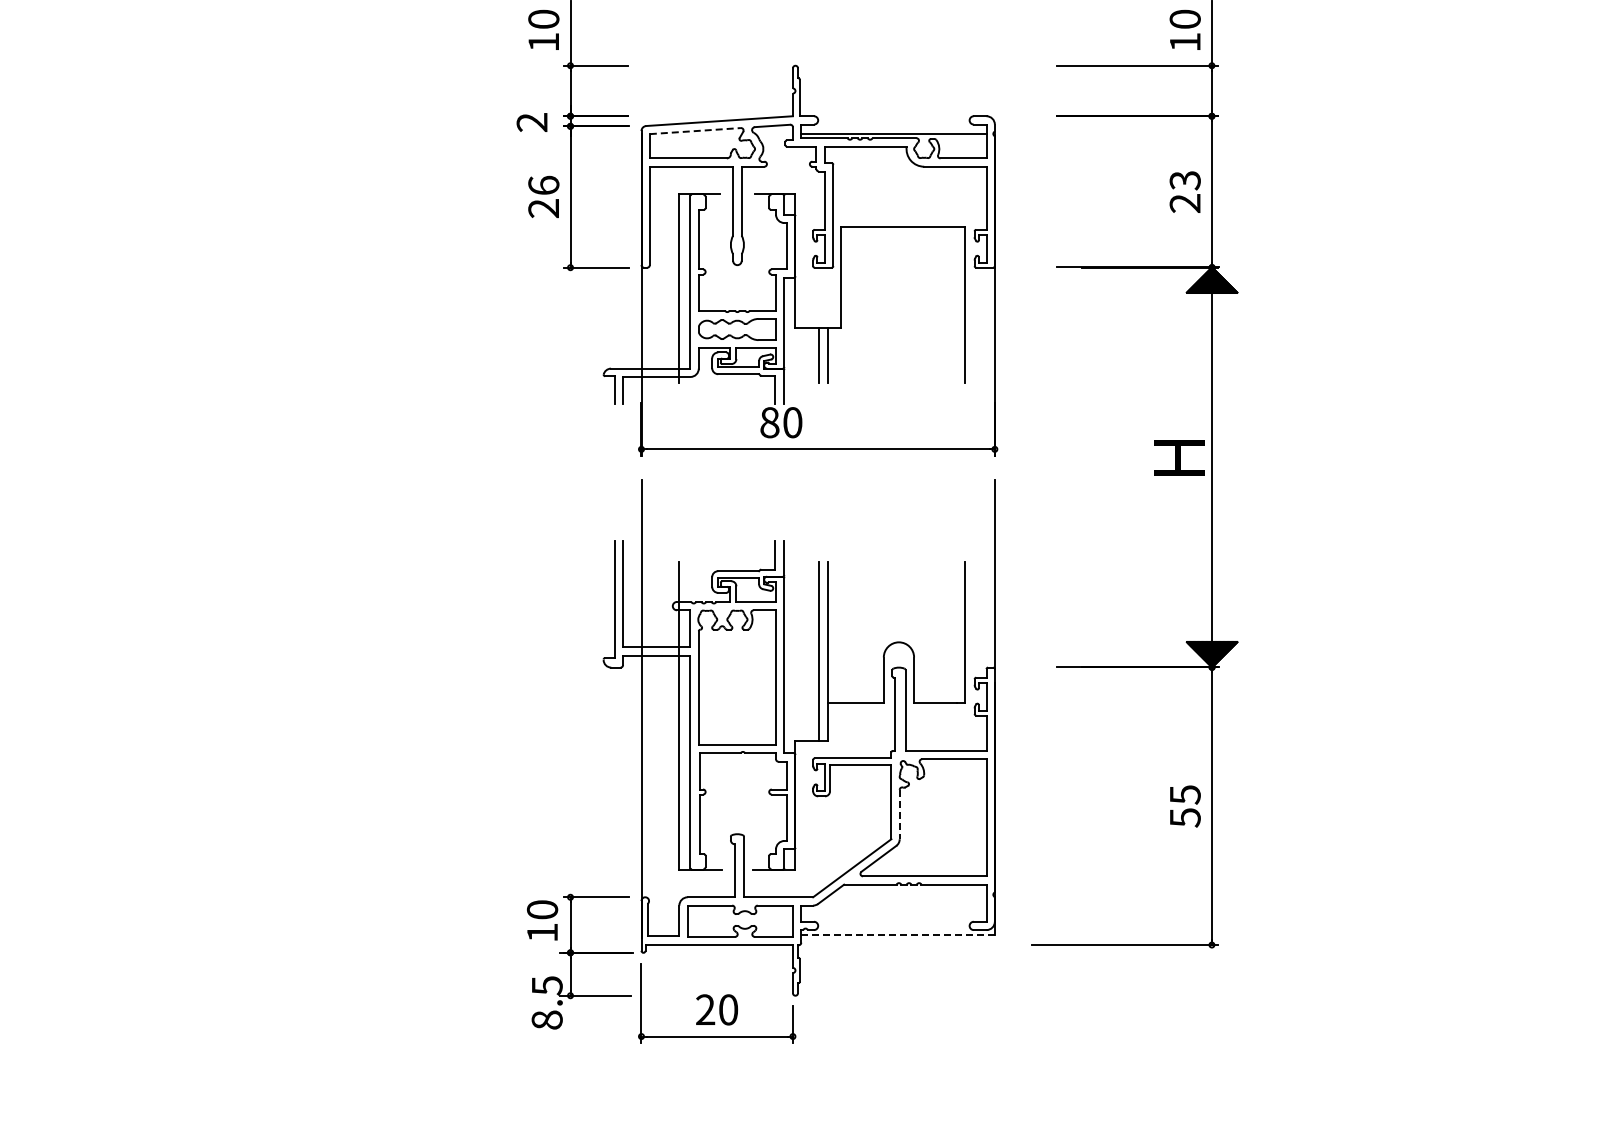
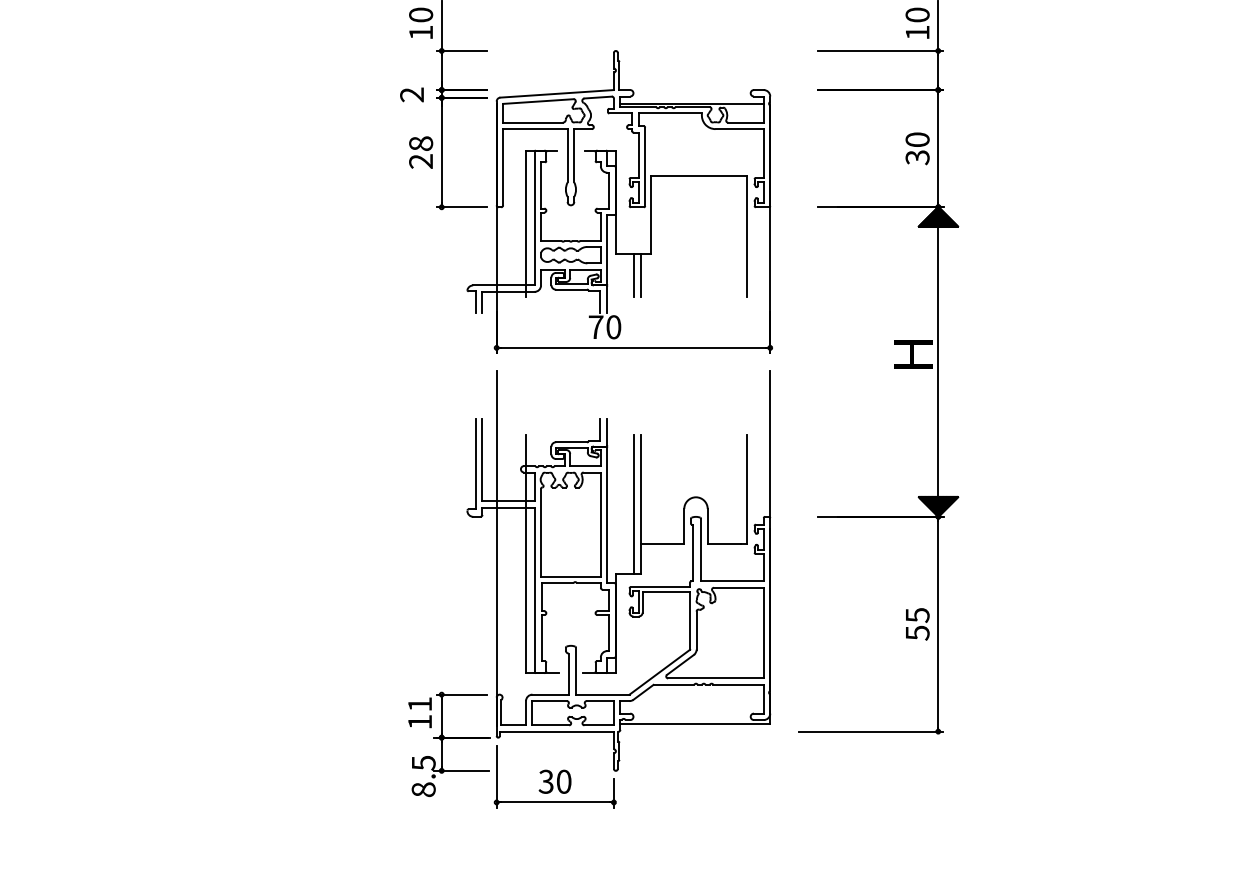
line: (695, 131) -> (538, 101), dashed -> solid
text: (543, 184) -> (420, 142), 26 -> 28
text: (1184, 192) -> (917, 149), 23 -> 30
text: (769, 422) -> (595, 327), 80 -> 70
line: (899, 814) -> (696, 630), dashed -> solid
text: (542, 909) -> (420, 704), 10 -> 11
line: (898, 935) -> (695, 724), dashed -> solid
text: (705, 1009) -> (546, 781), 20 -> 30

